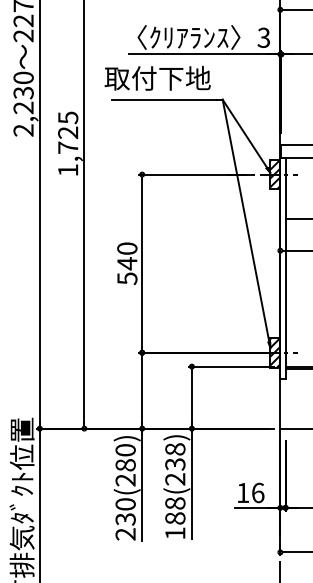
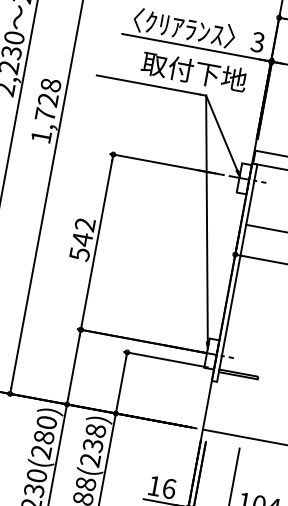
text: (157, 78) -> (194, 71), moved
text: (68, 117) -> (51, 85), 1,725 -> 1,728
hatch: (275, 174) -> (244, 178), removed
text: (127, 248) -> (85, 224), 540 -> 542
hatch: (275, 352) -> (211, 353), removed

